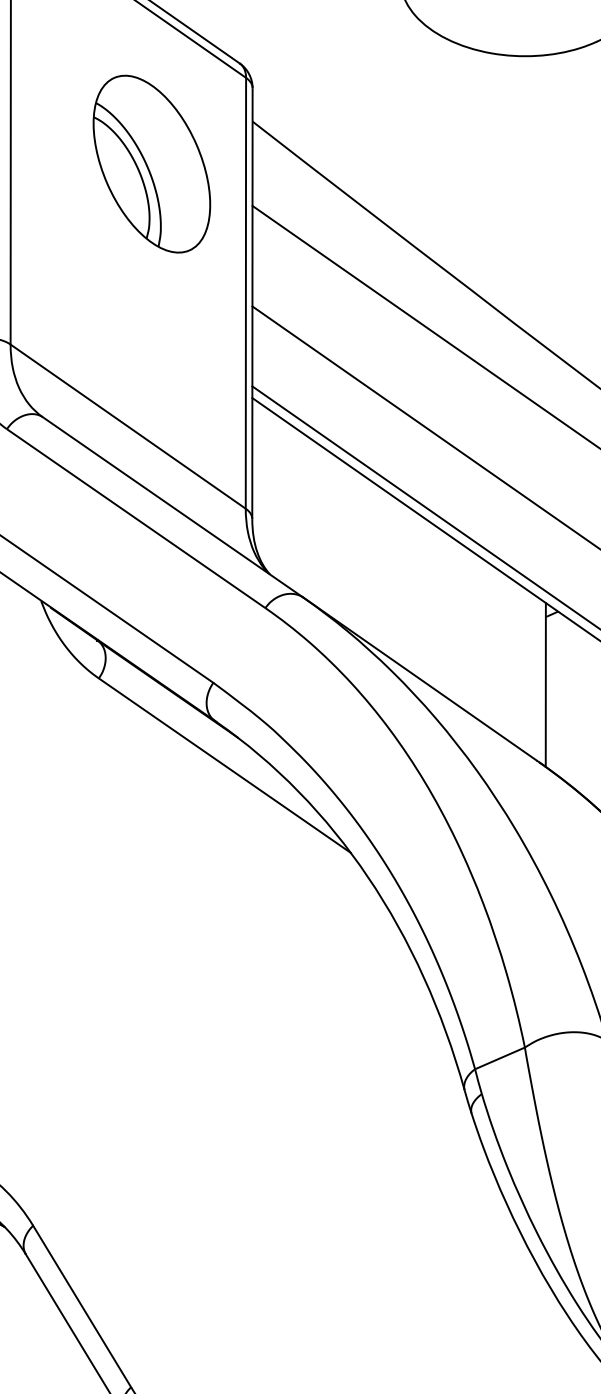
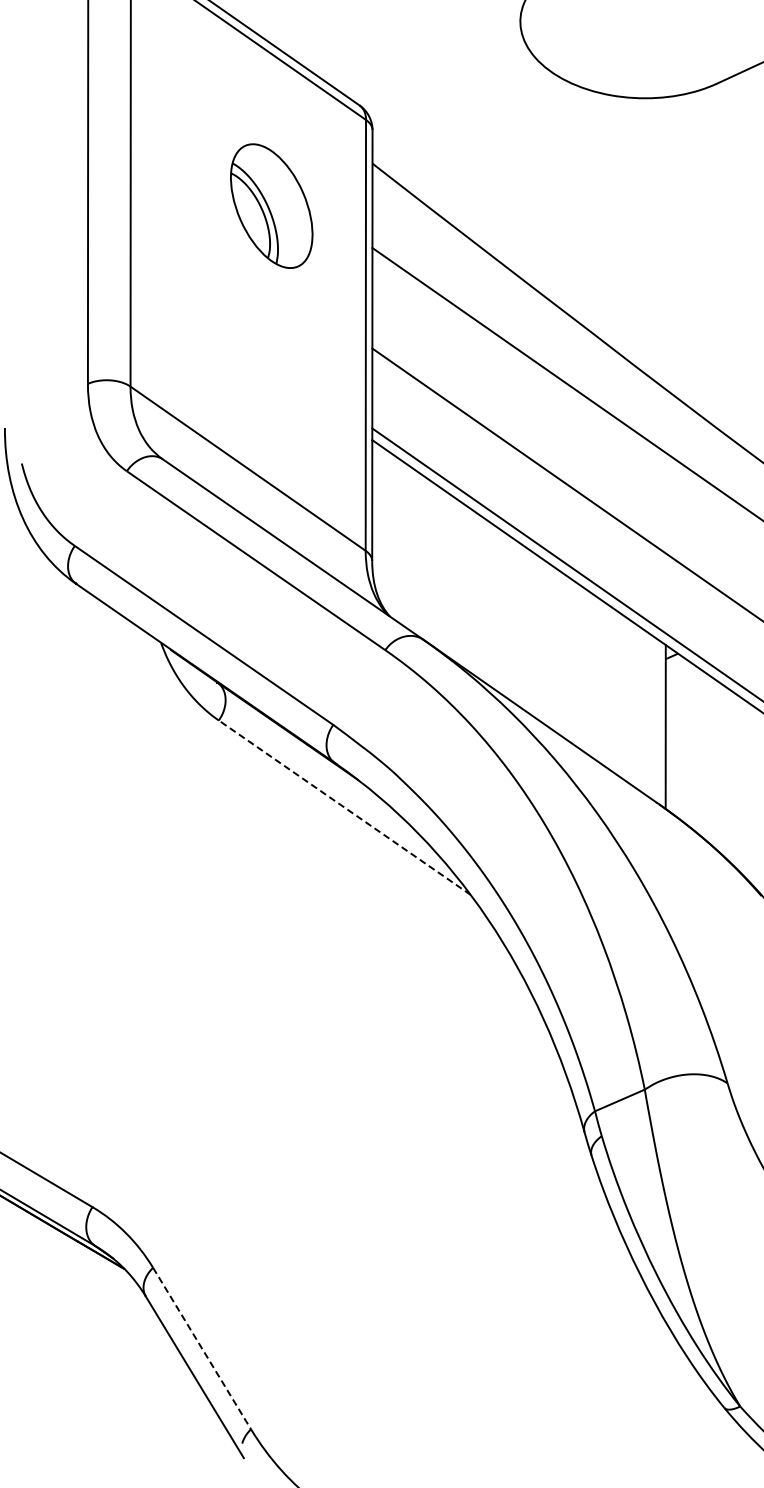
part: (151, 163) -> (271, 205), size x0.7
line: (224, 765) -> (344, 807), solid -> dashed
line: (82, 1306) -> (202, 1348), solid -> dashed

